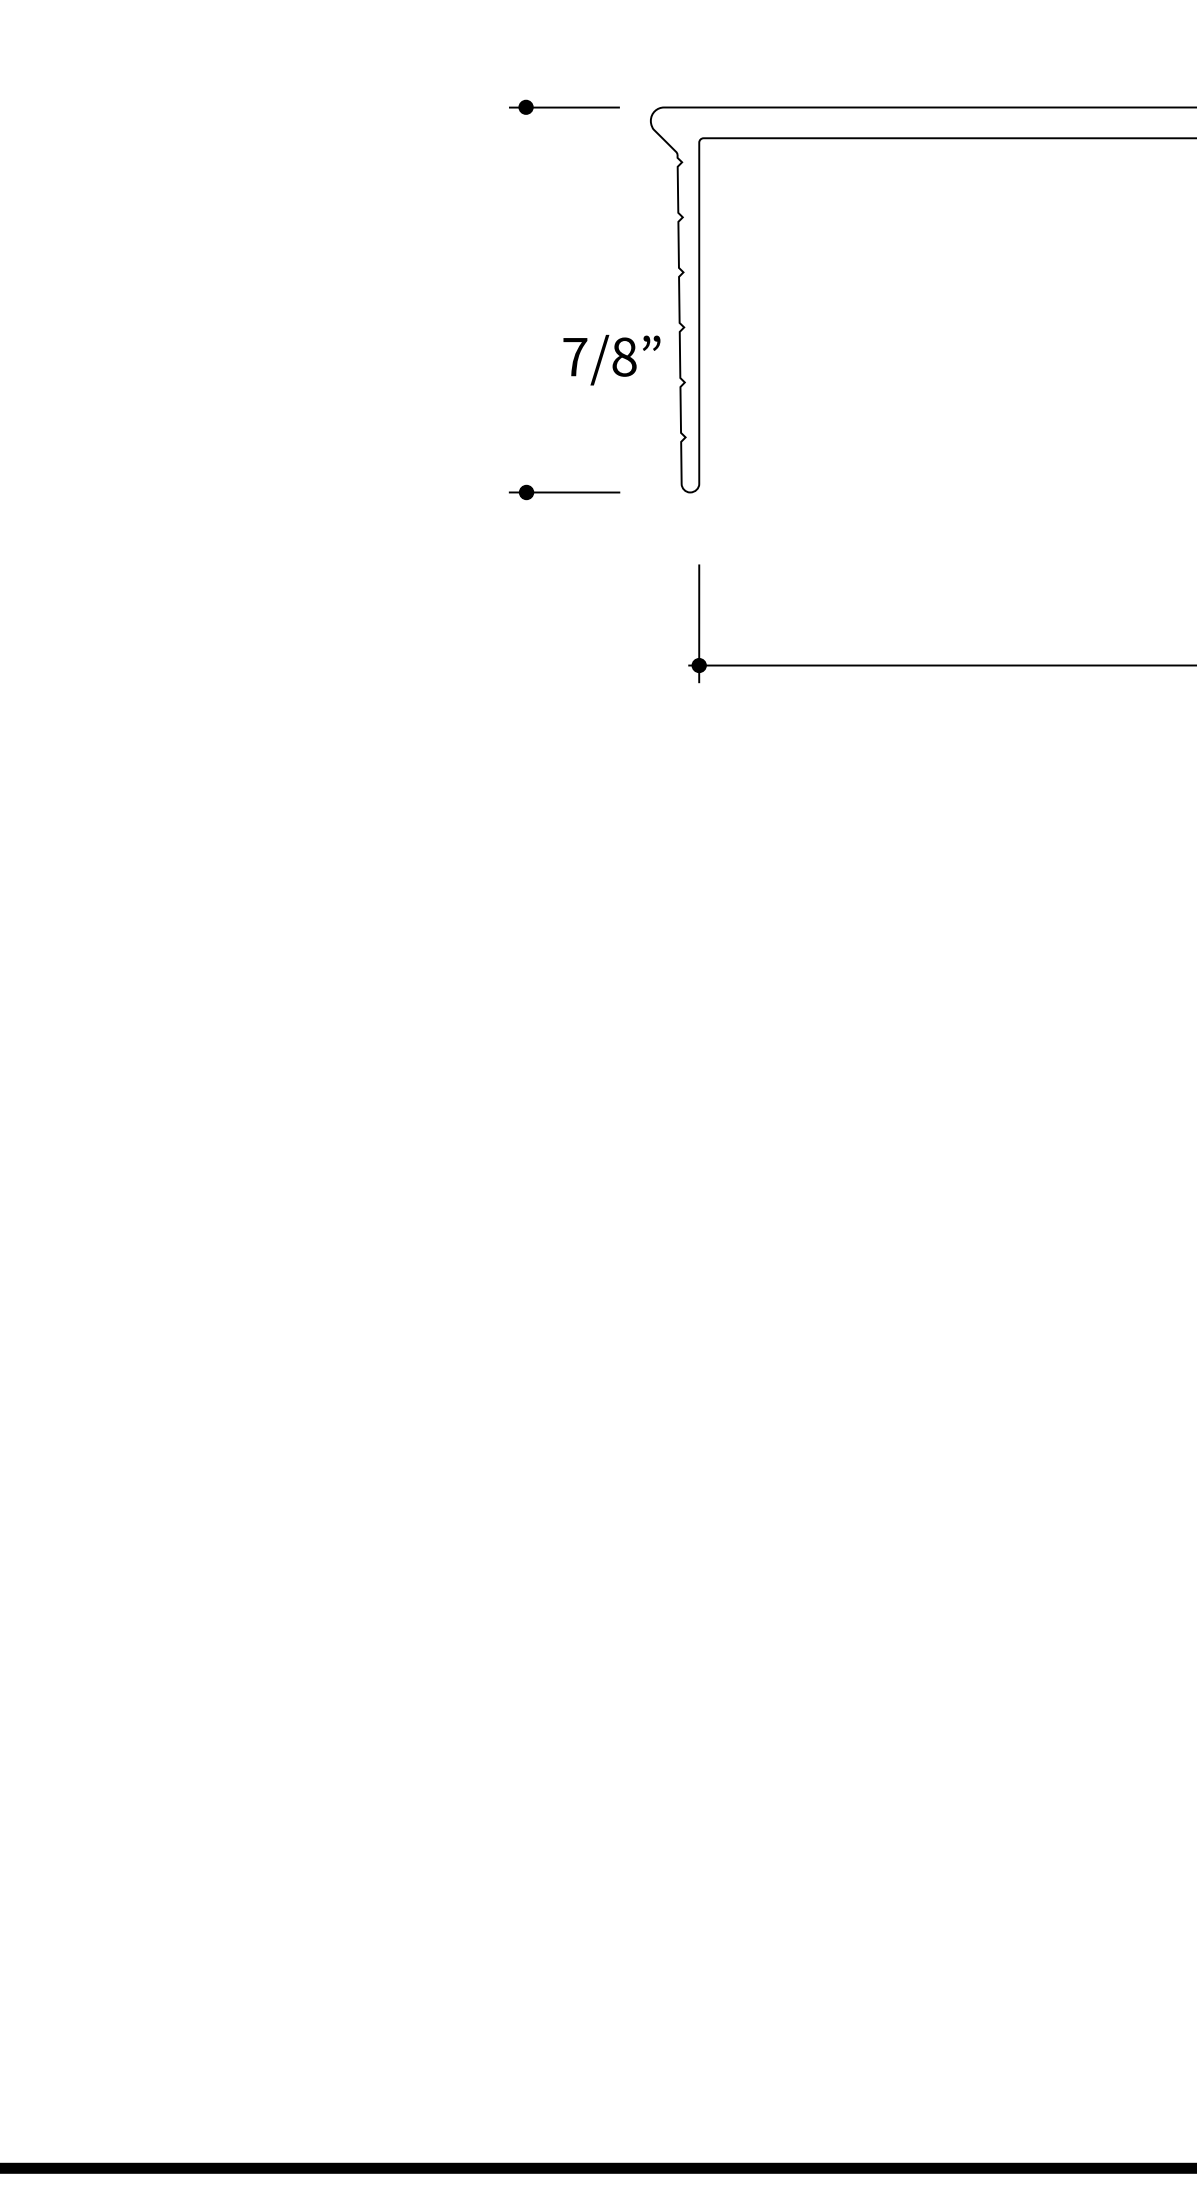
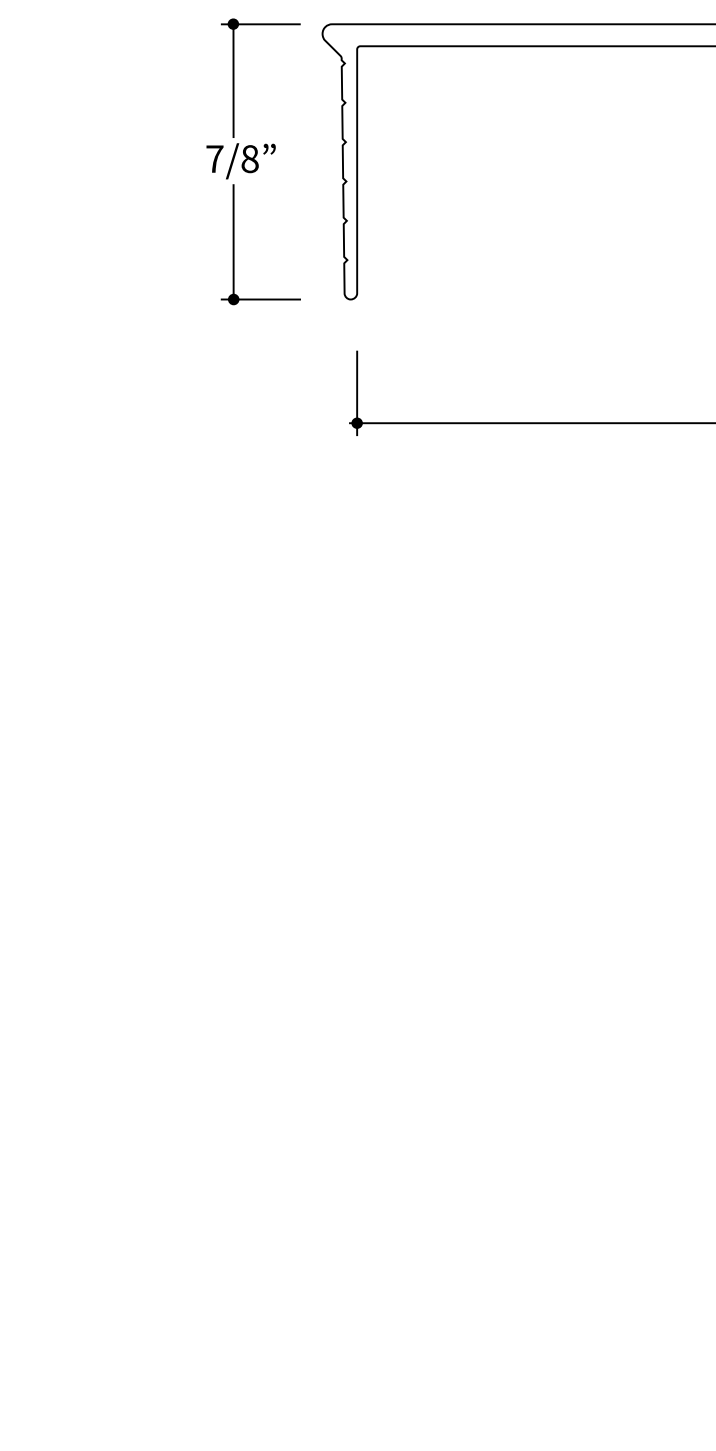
line: (526, 186) -> (233, 80), added
text: (611, 360) -> (240, 161), moved
line: (526, 412) -> (233, 242), added

